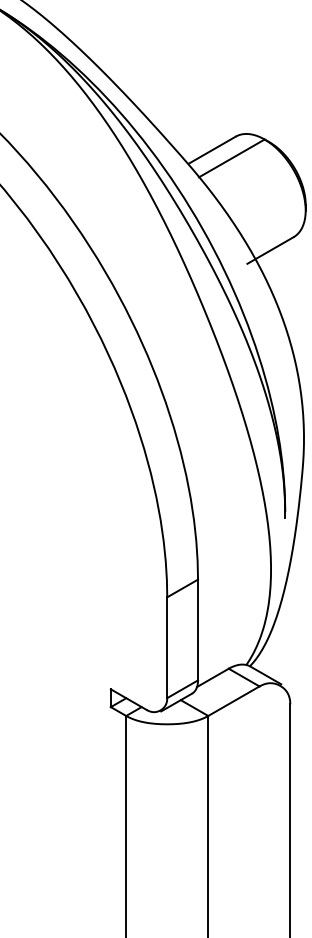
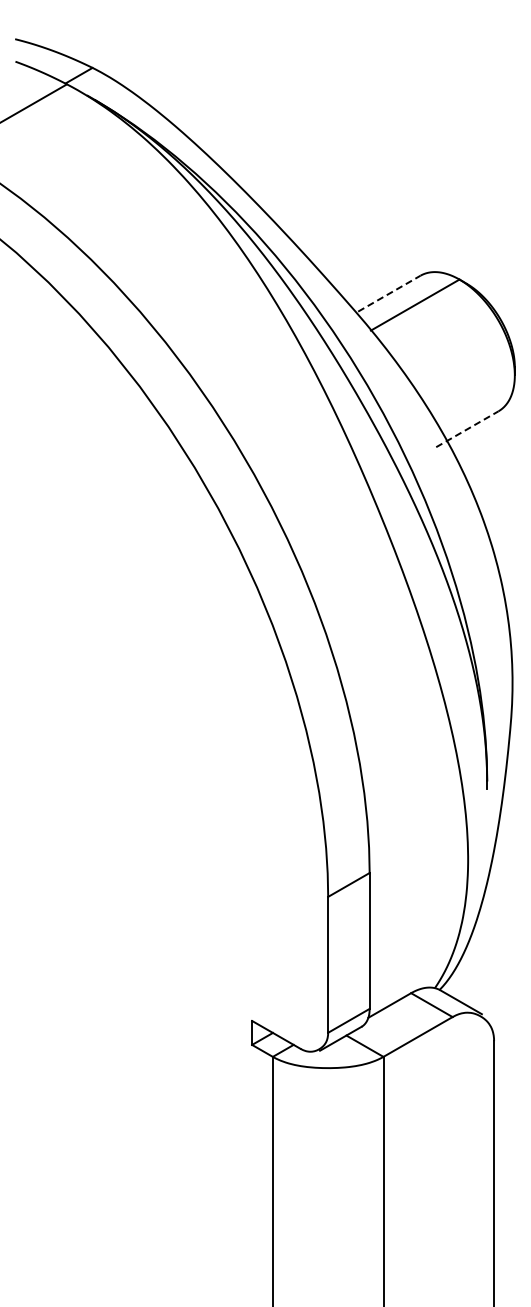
line: (212, 149) -> (389, 293), solid -> dashed
line: (270, 250) -> (467, 429), solid -> dashed

